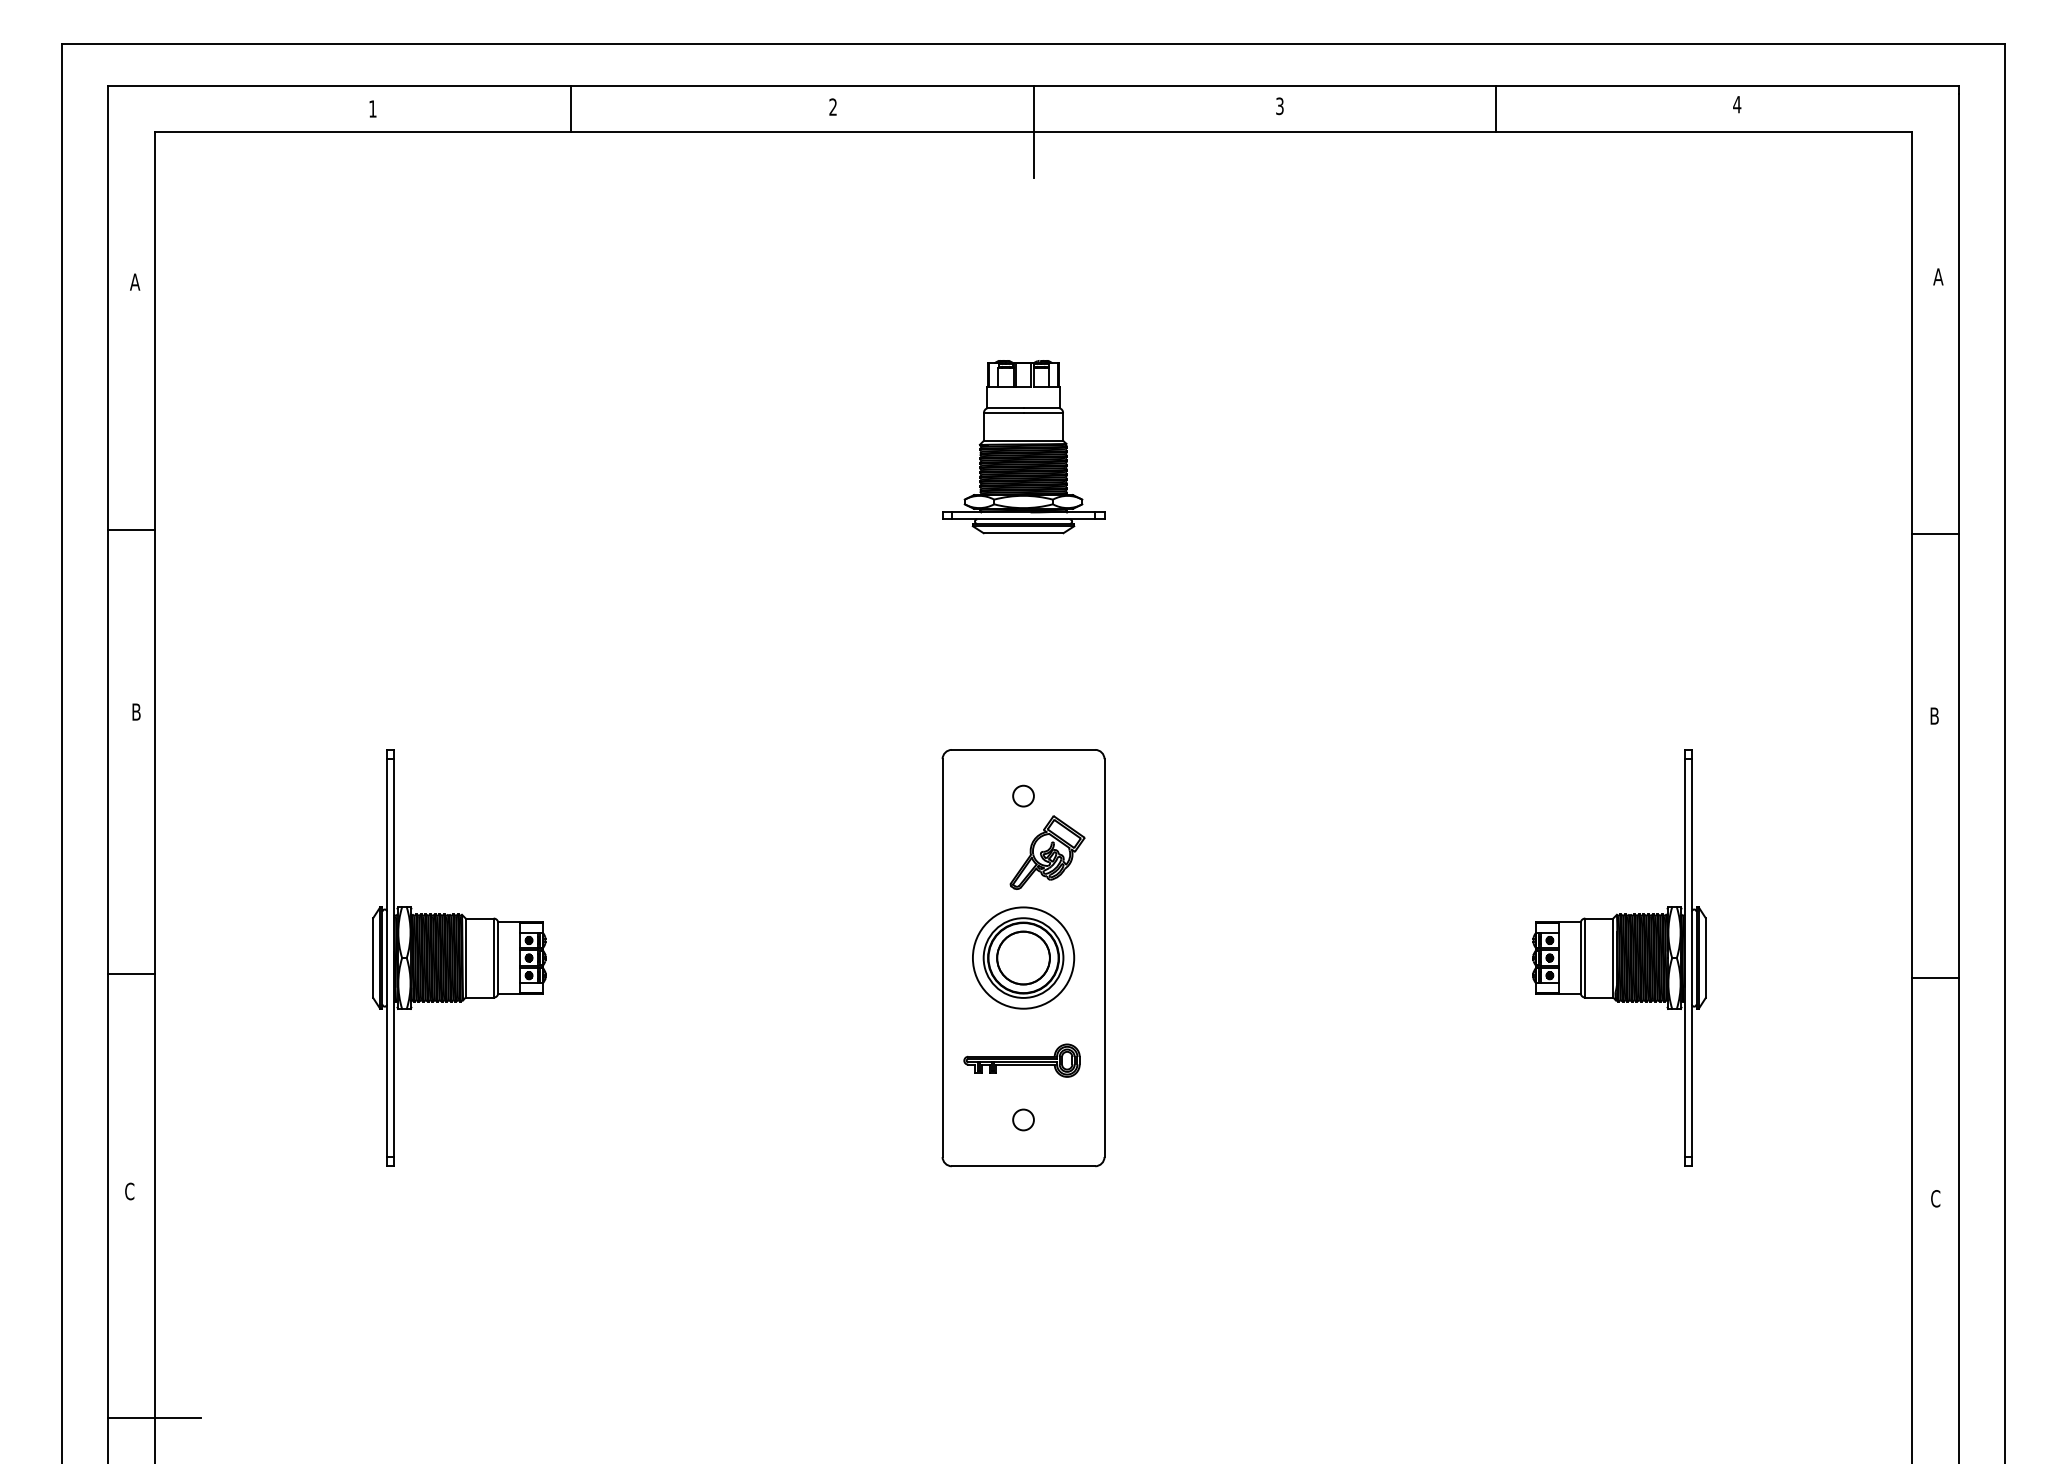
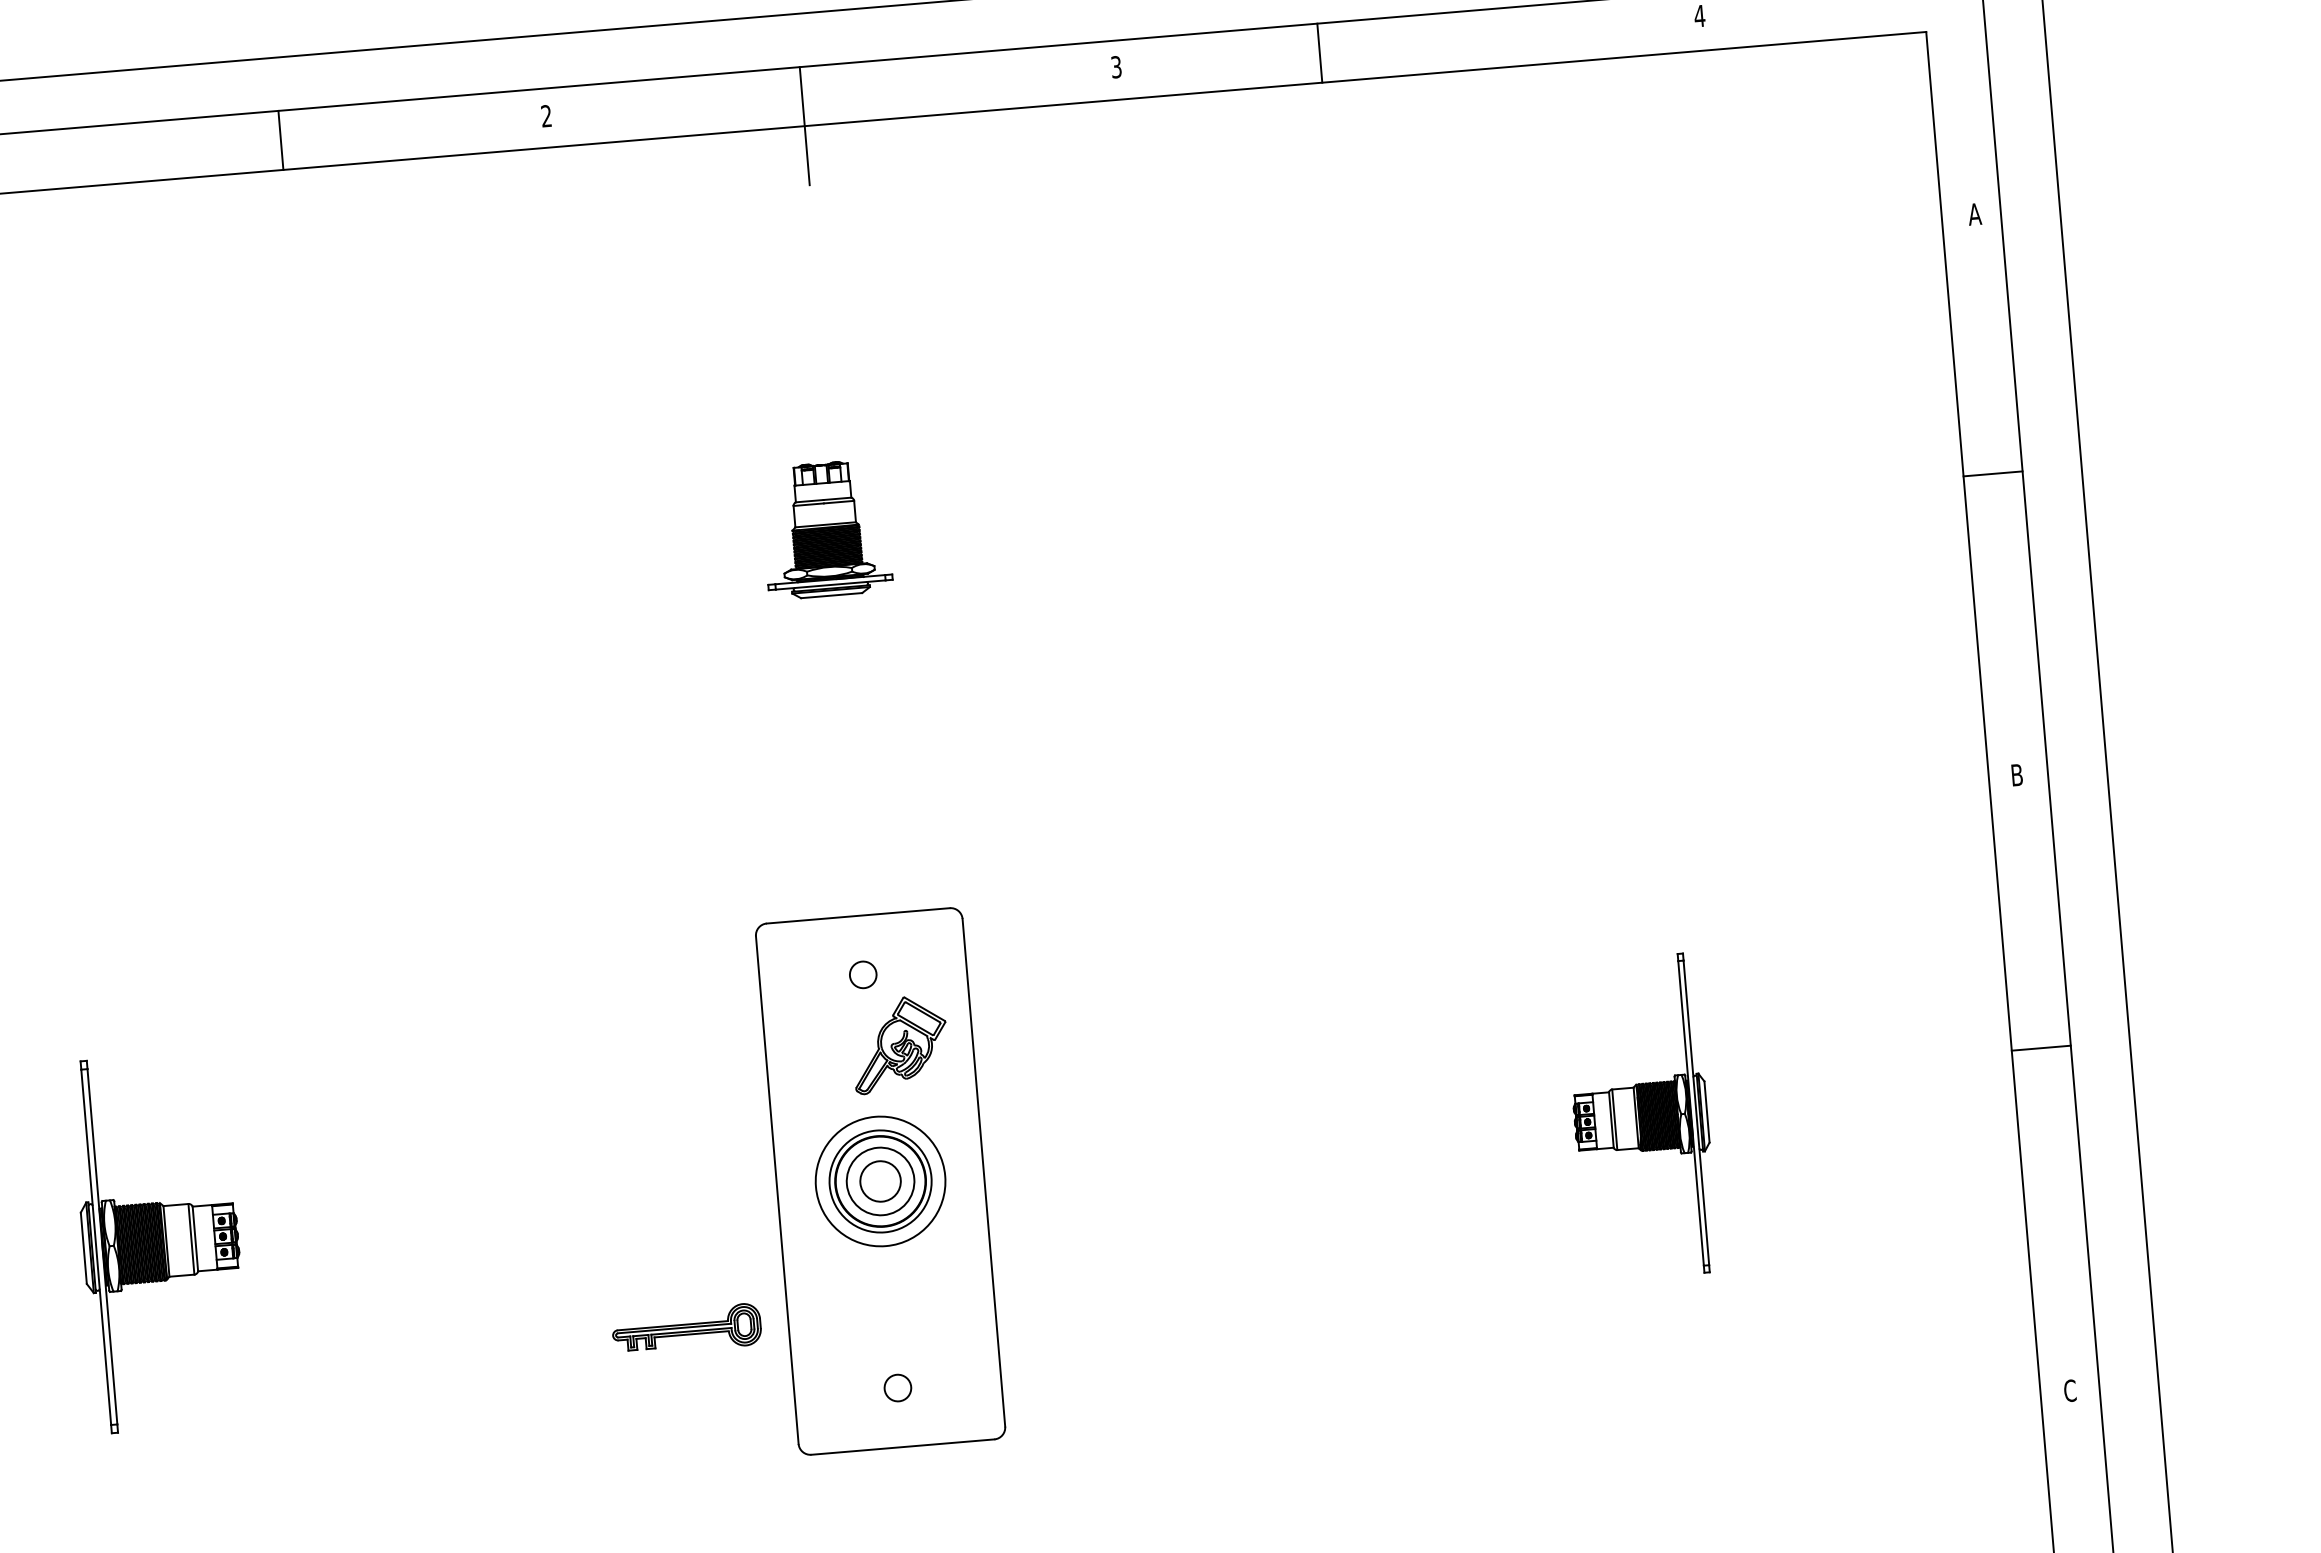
line: (570, 108) -> (280, 140), moved
line: (1496, 108) -> (1320, 52), moved
part: (1023, 447) -> (825, 530), size x0.6
line: (1935, 534) -> (1992, 474), moved
part: (459, 957) -> (160, 1241), size x0.7
circle: (1023, 957) -> (880, 1180), size x0.6
part: (1619, 957) -> (1640, 1116), size x0.6
line: (1935, 978) -> (2041, 1048), moved
part: (1021, 1060) -> (686, 1329), moved

